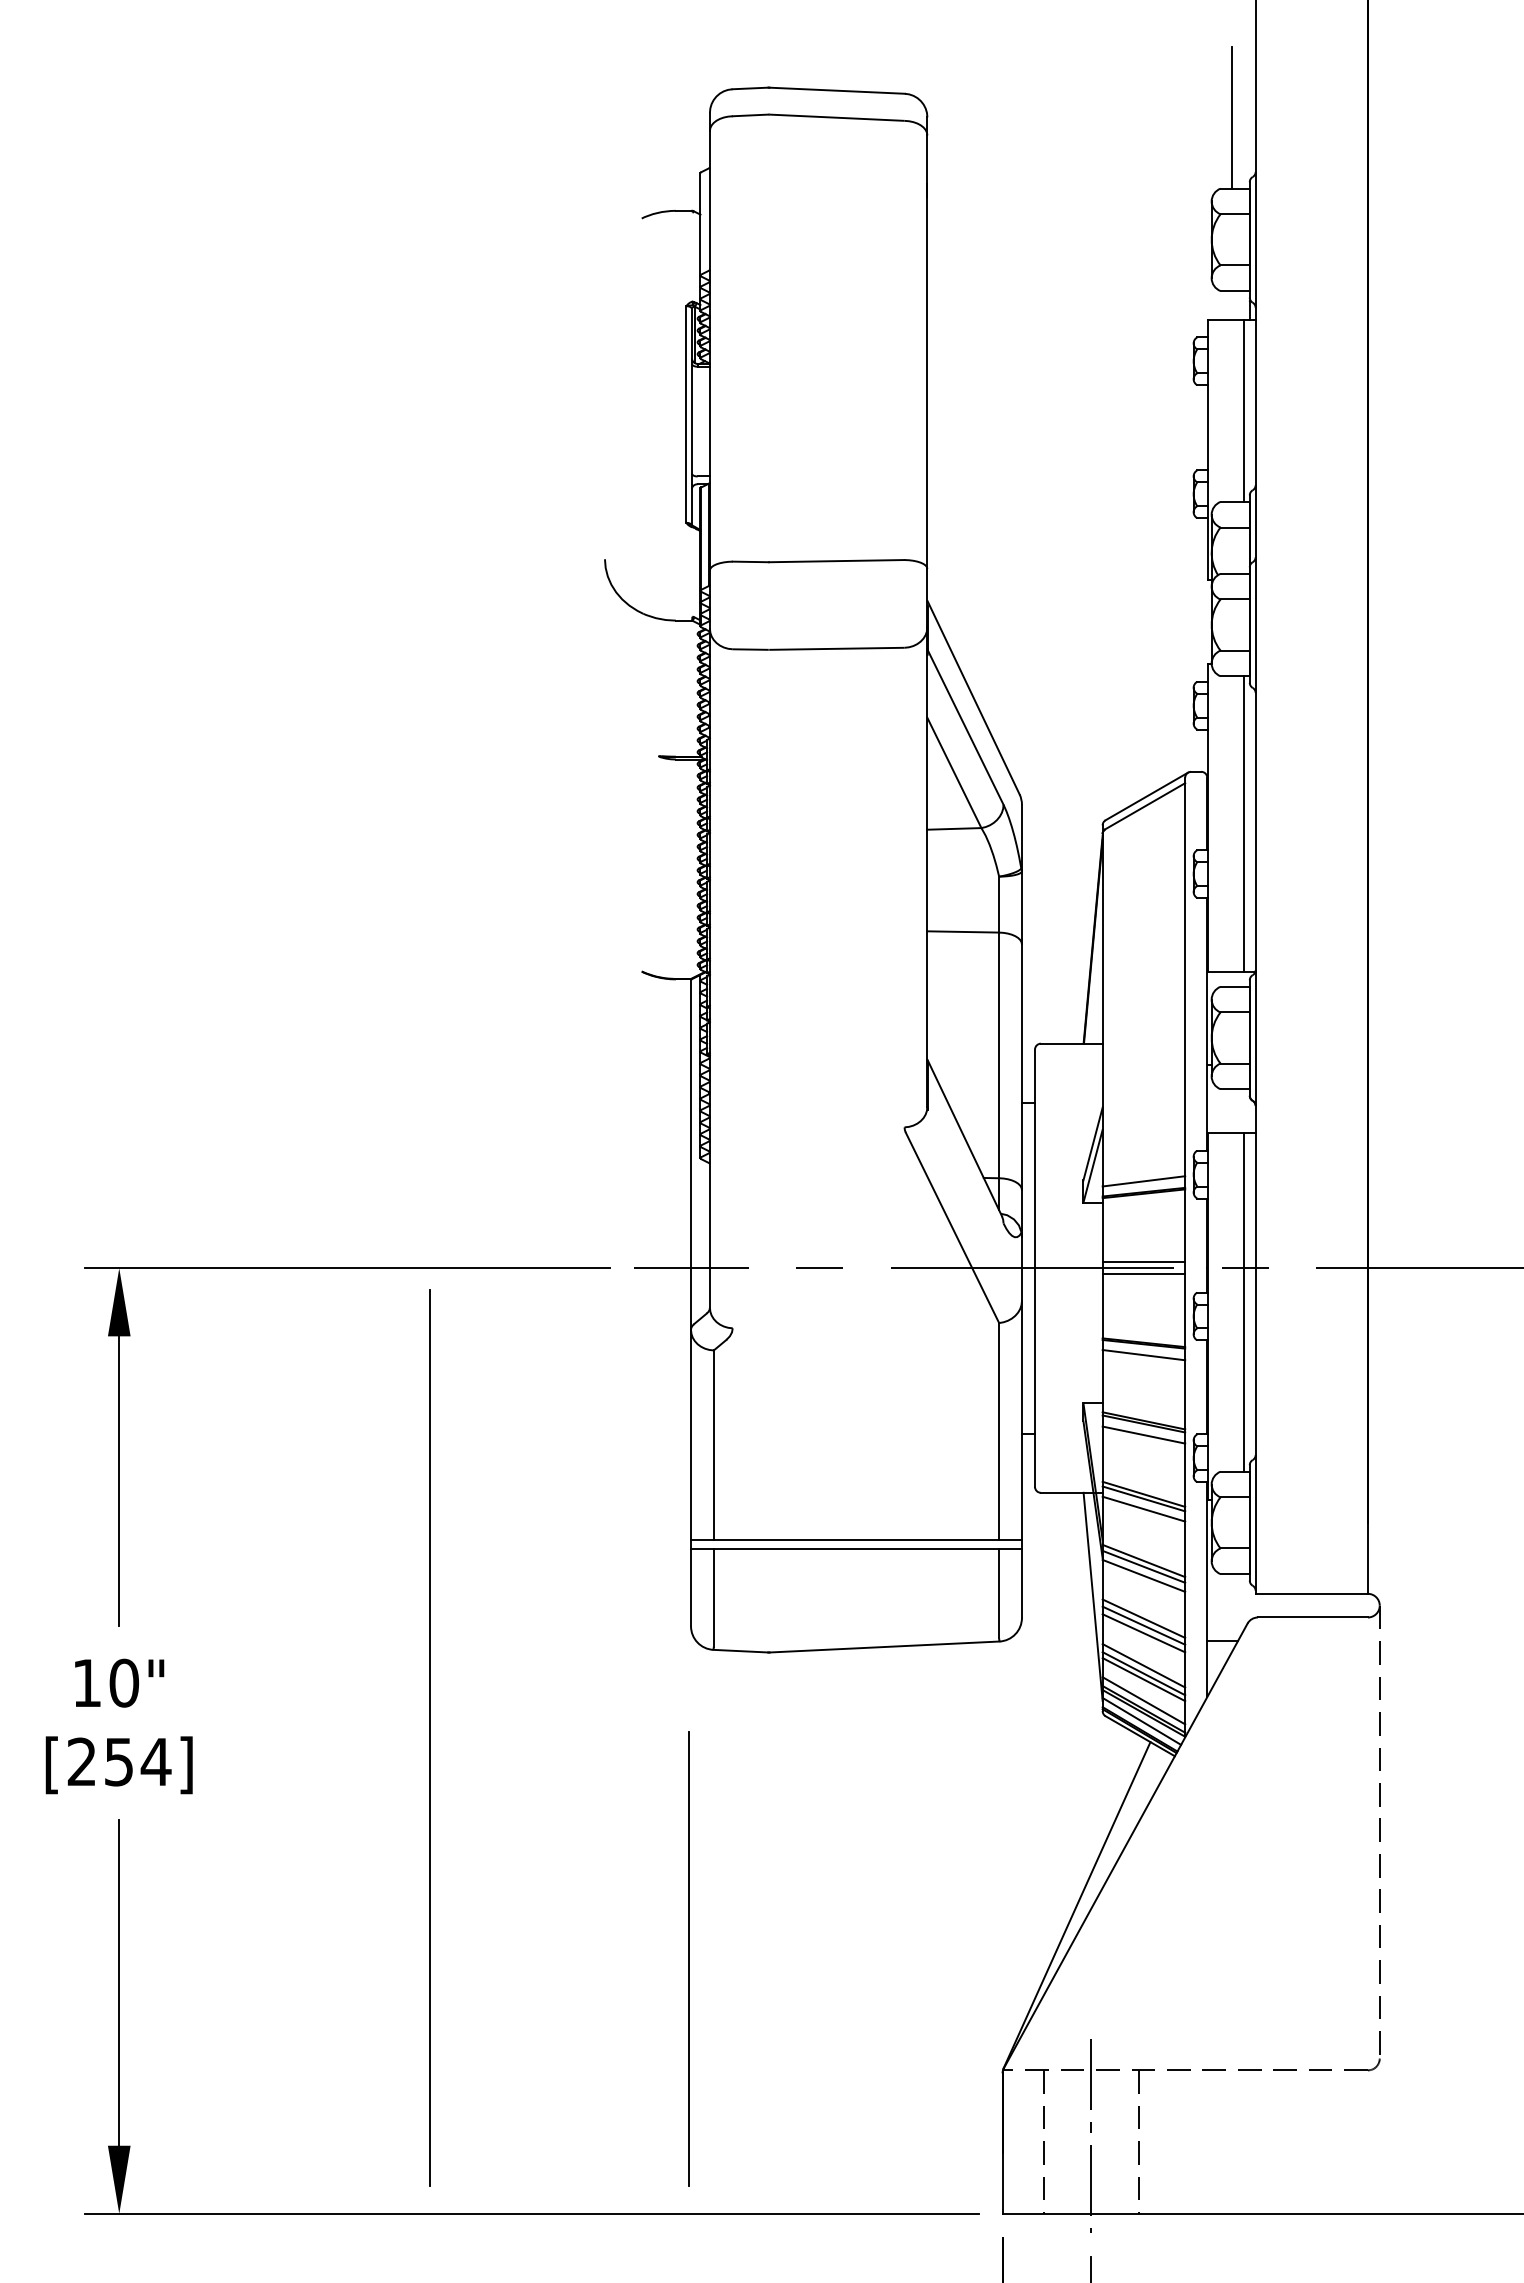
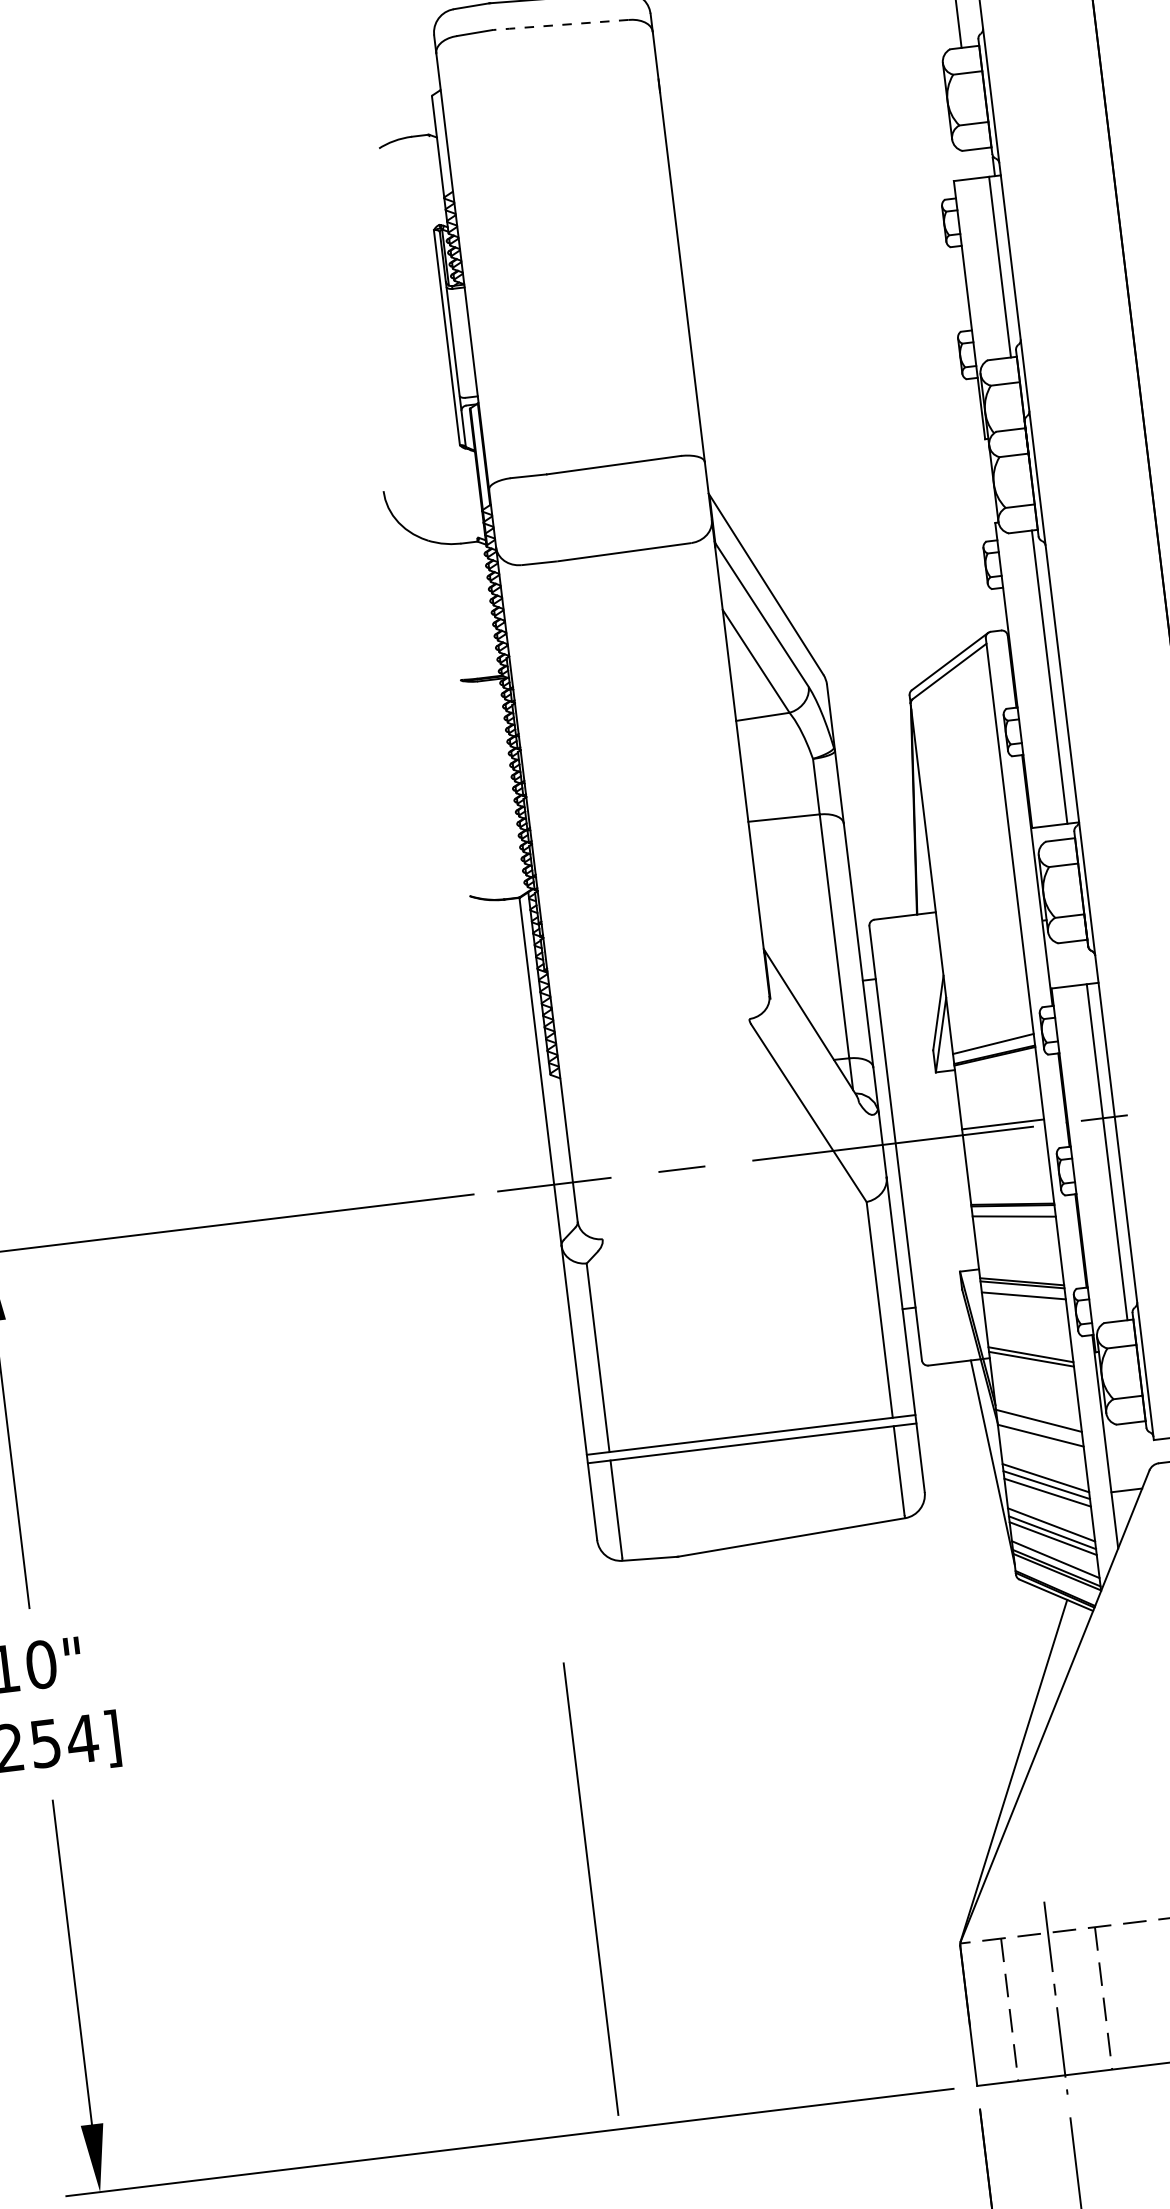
line: (835, 117) -> (559, 24), solid -> dashed
line: (1143, 1274) -> (1004, 1136), removed
line: (1143, 1508) -> (1032, 1368), removed
line: (1143, 1566) -> (1039, 1426), removed
line: (1141, 1720) -> (1055, 1579), removed
line: (429, 1737) -> (350, 1681), removed
line: (688, 1958) -> (590, 1888), moved

